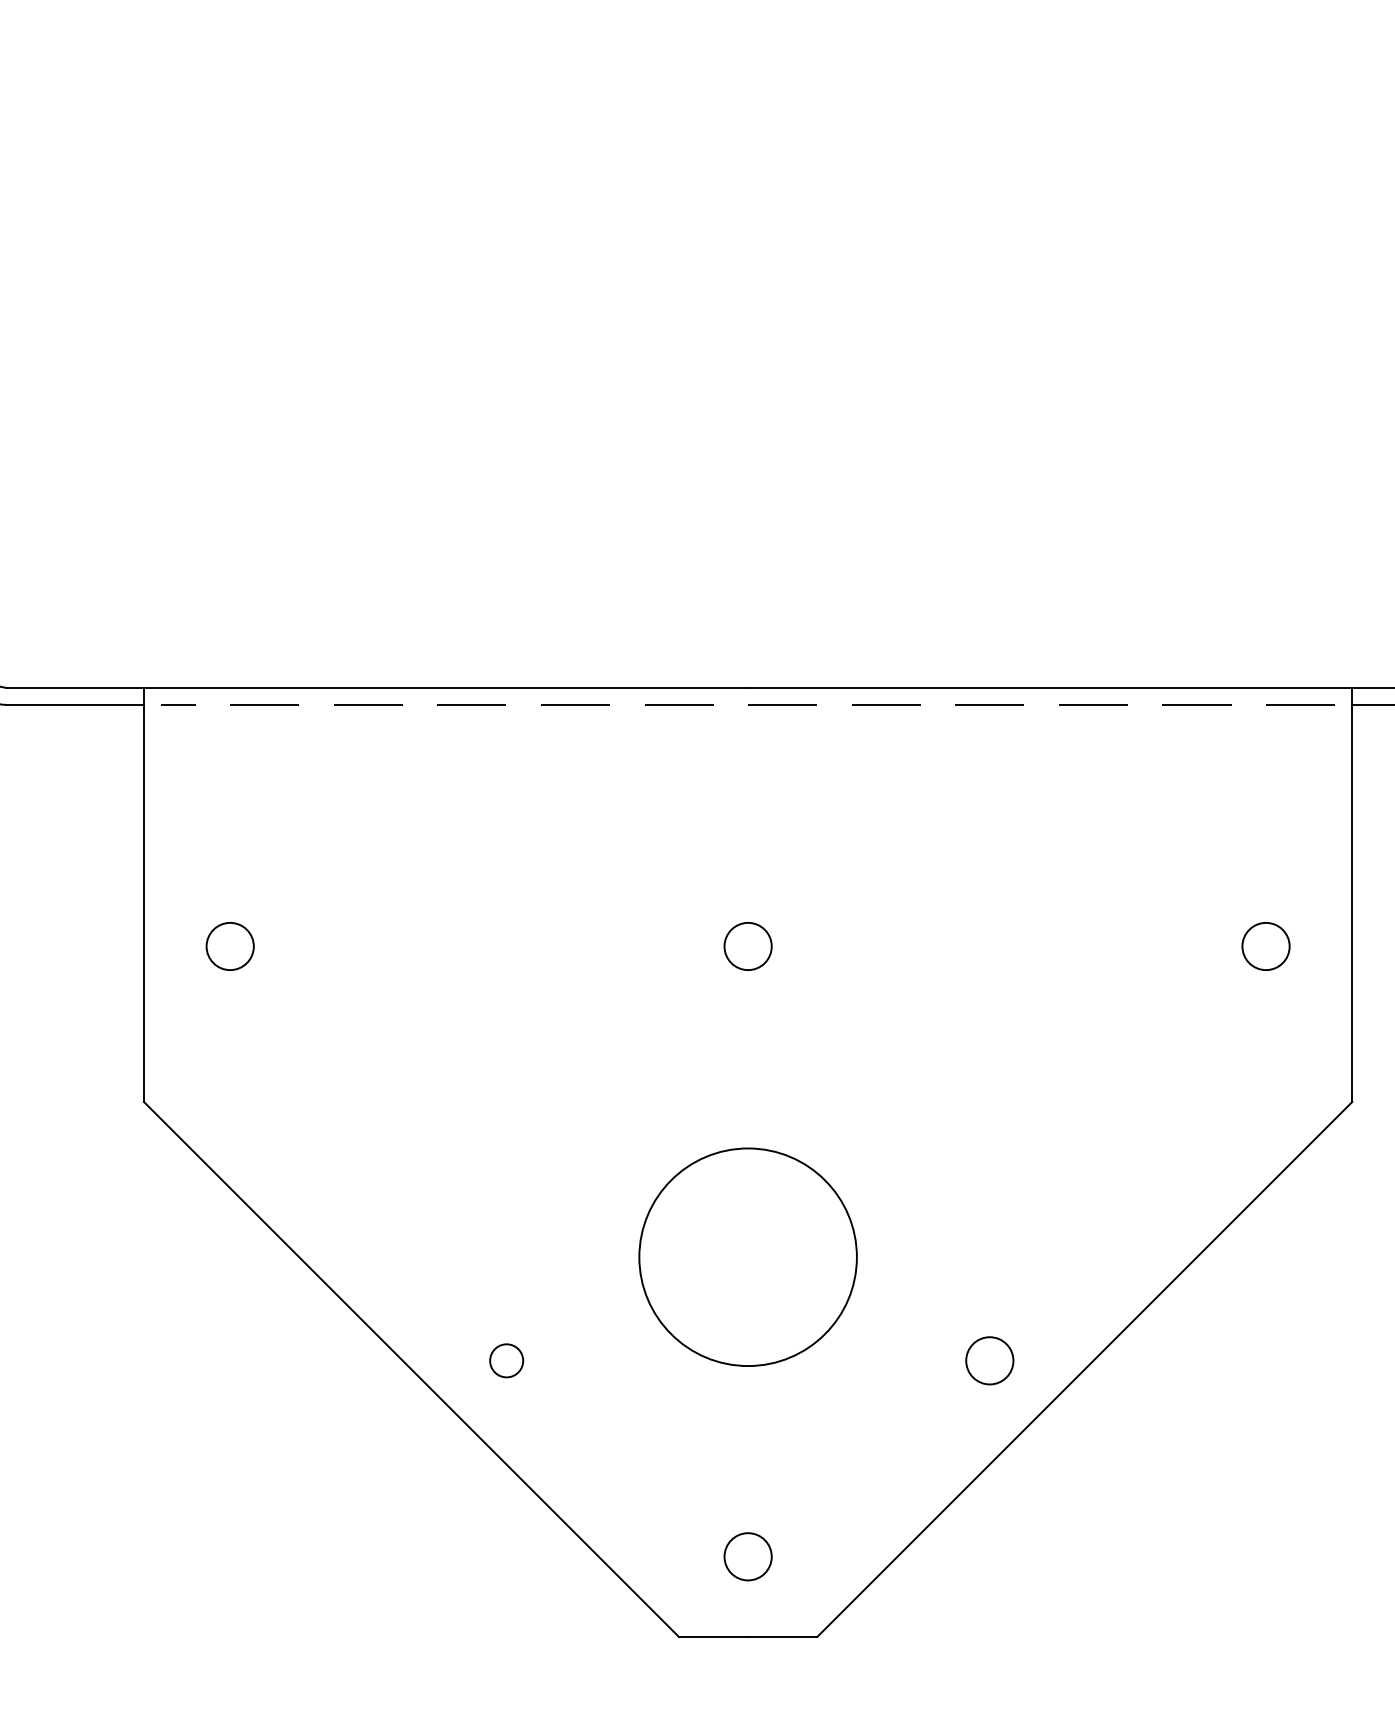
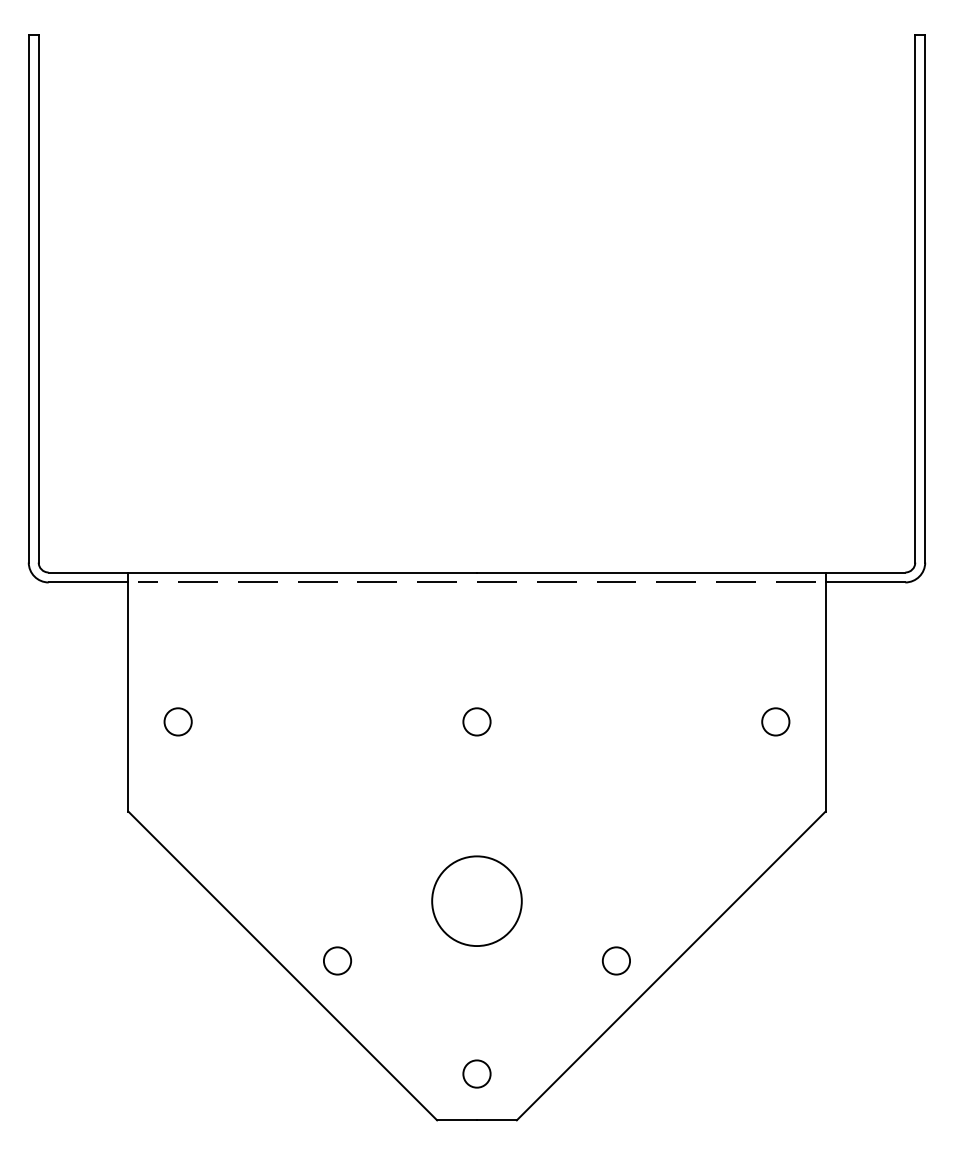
circle: (747, 1257) -> (476, 901), size x0.71
circle: (506, 1360) -> (337, 960), size x1.43

